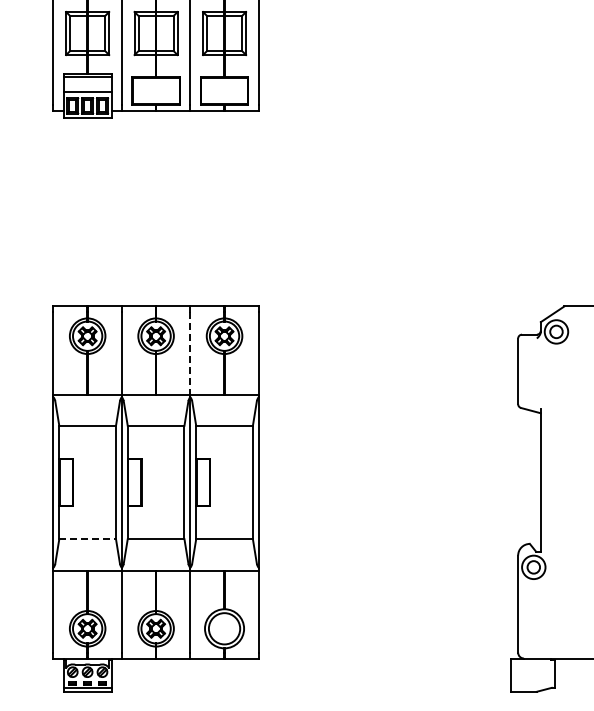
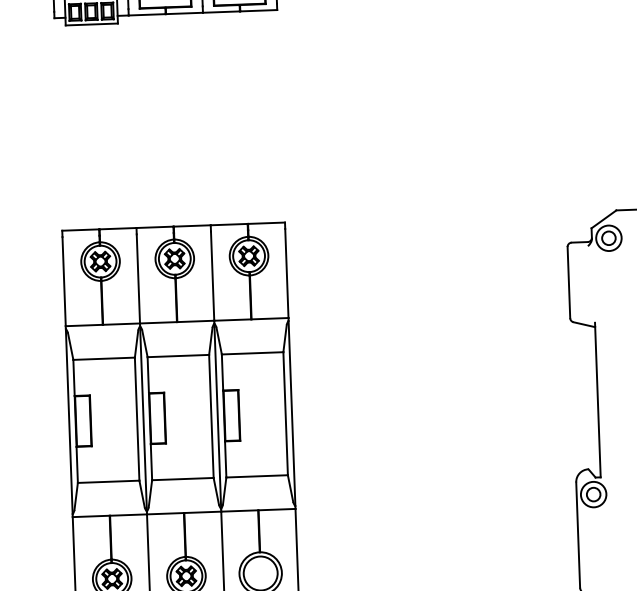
line: (190, 353) -> (212, 276), dashed -> solid
line: (88, 539) -> (109, 482), dashed -> solid

